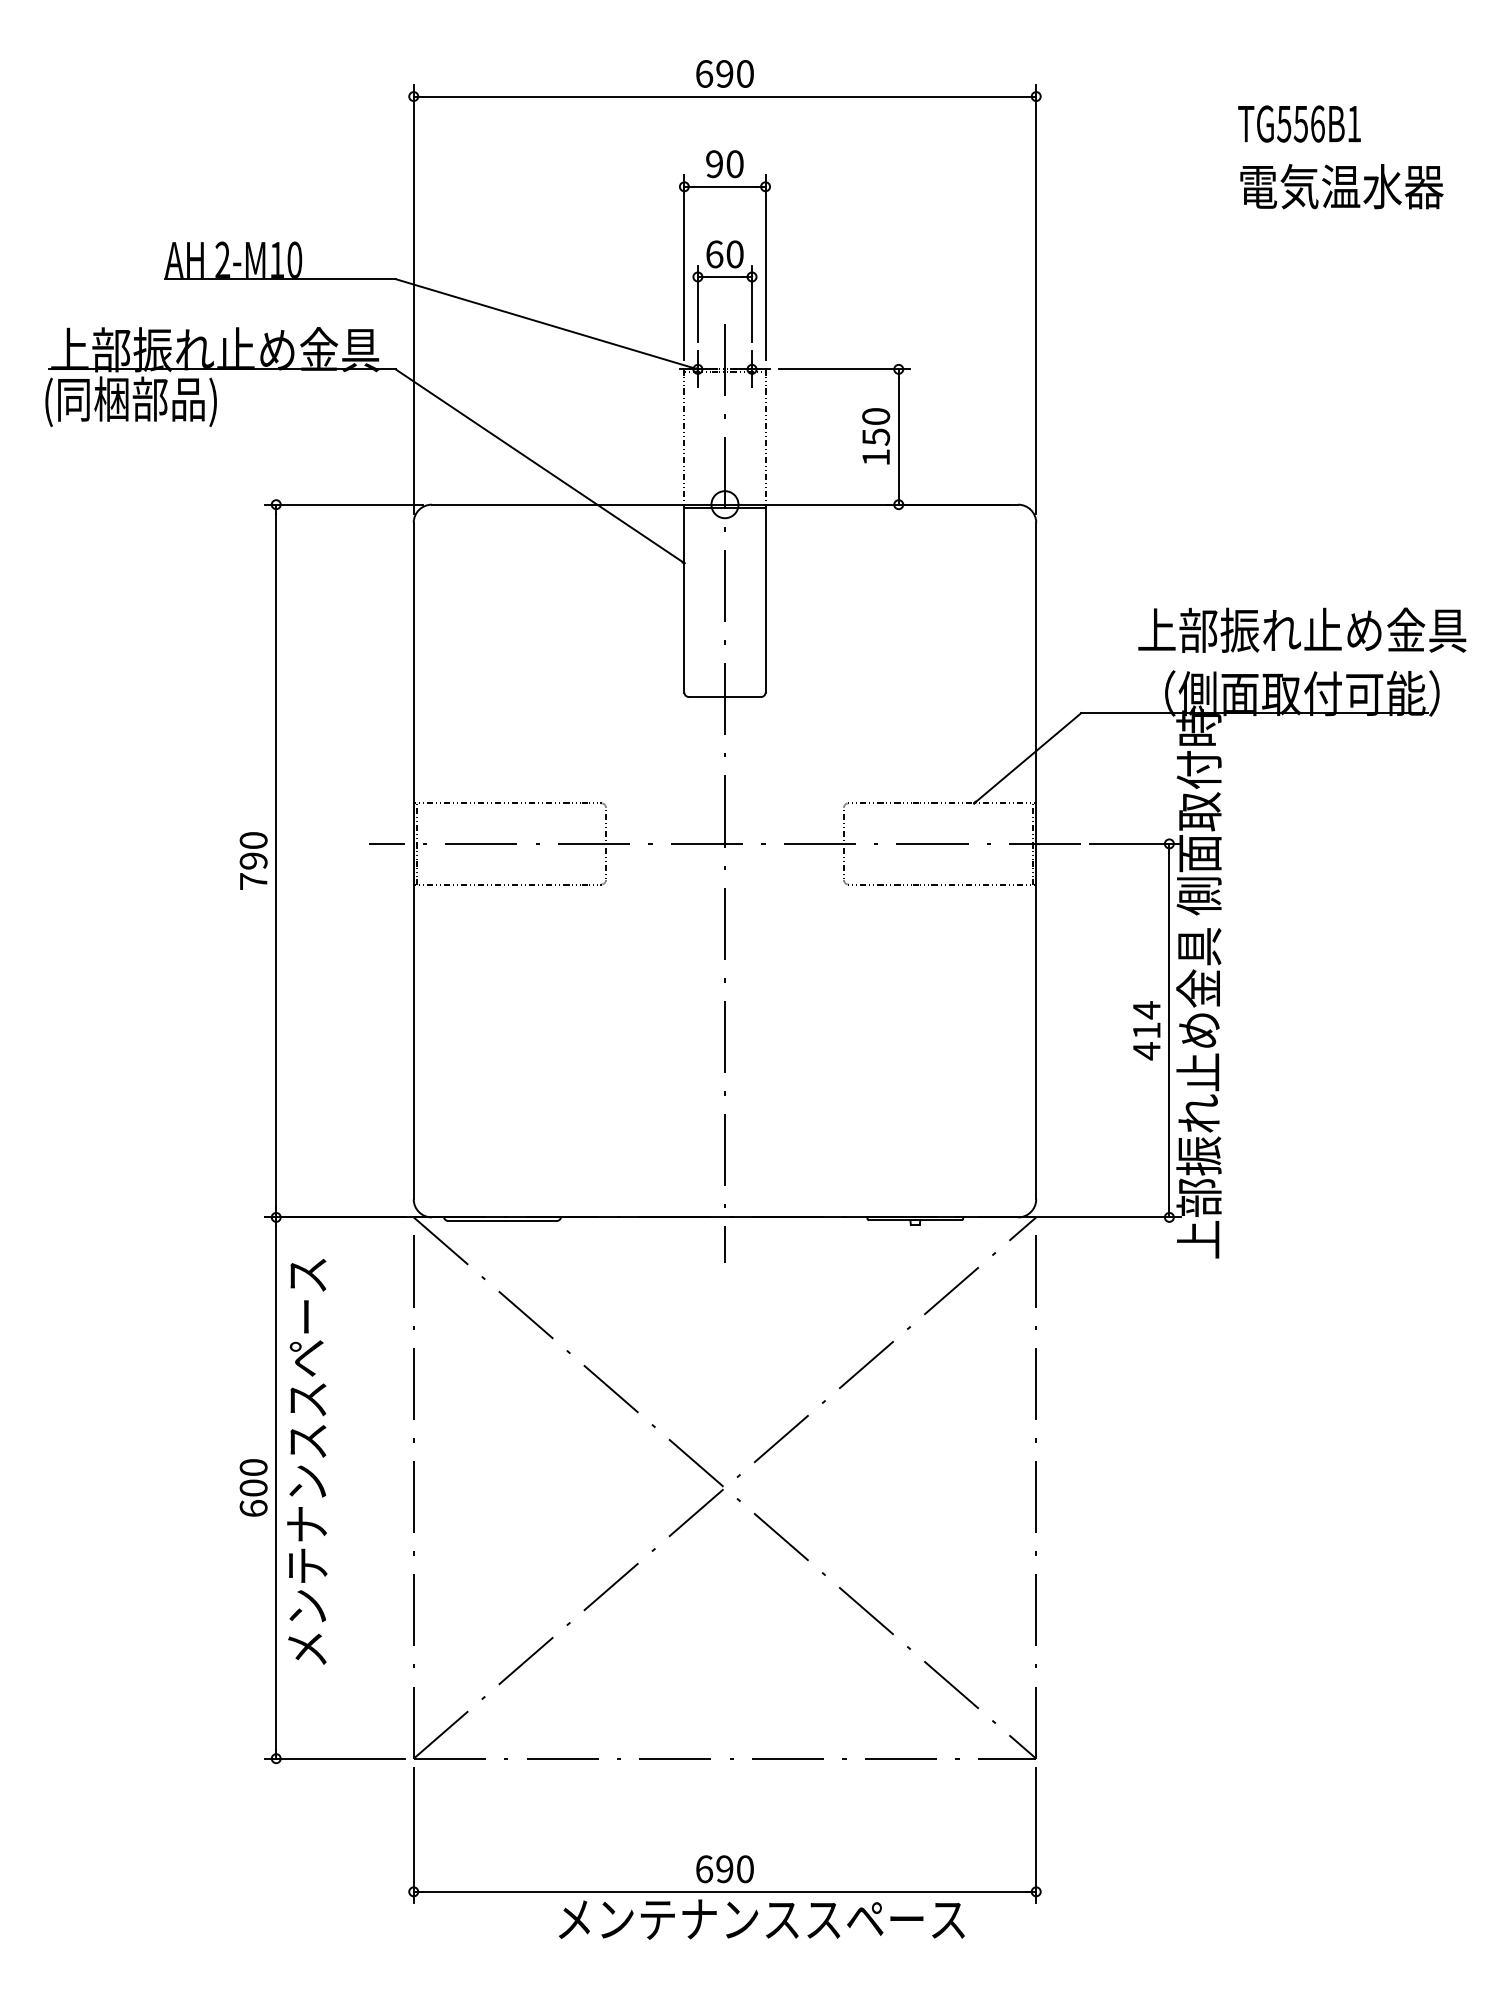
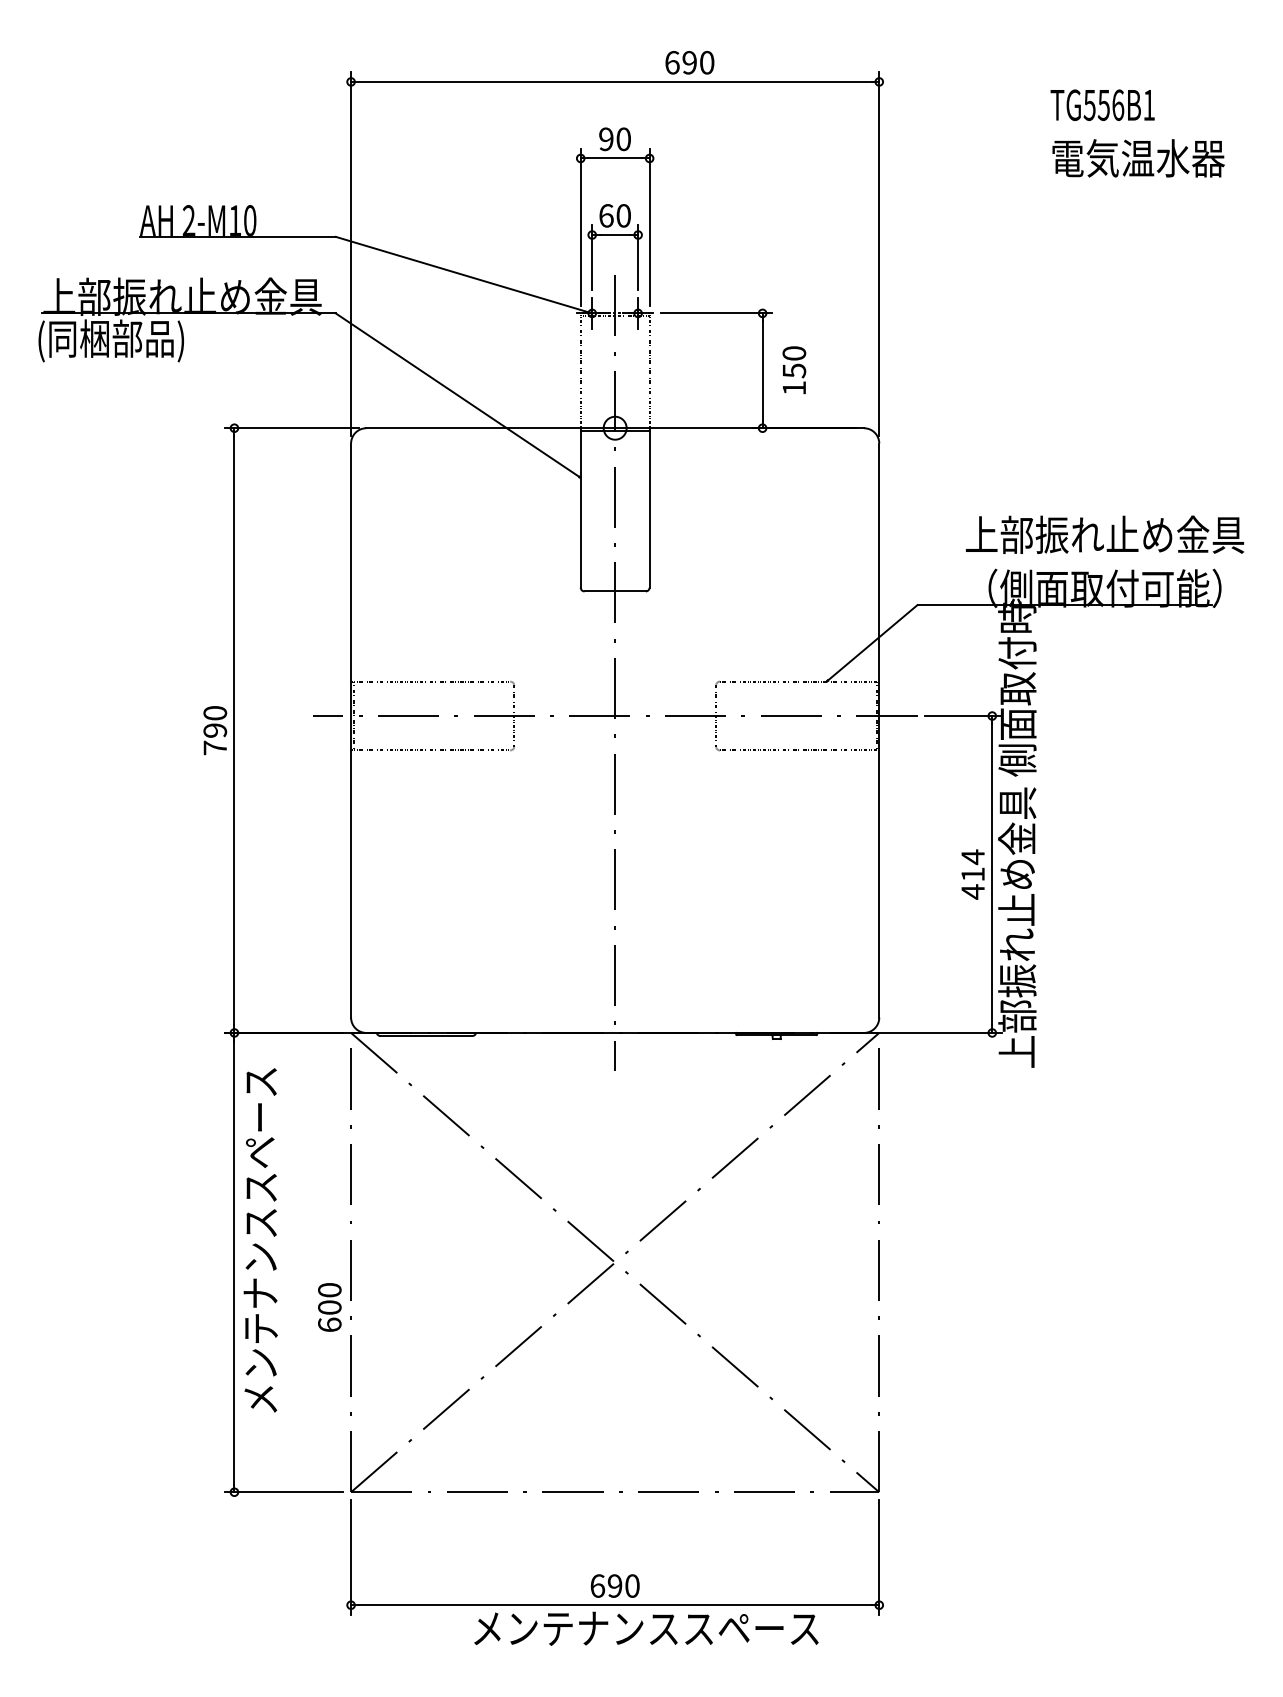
text: (724, 73) -> (689, 62), moved
text: (876, 436) -> (794, 370), moved
text: (253, 1487) -> (329, 1307), moved

